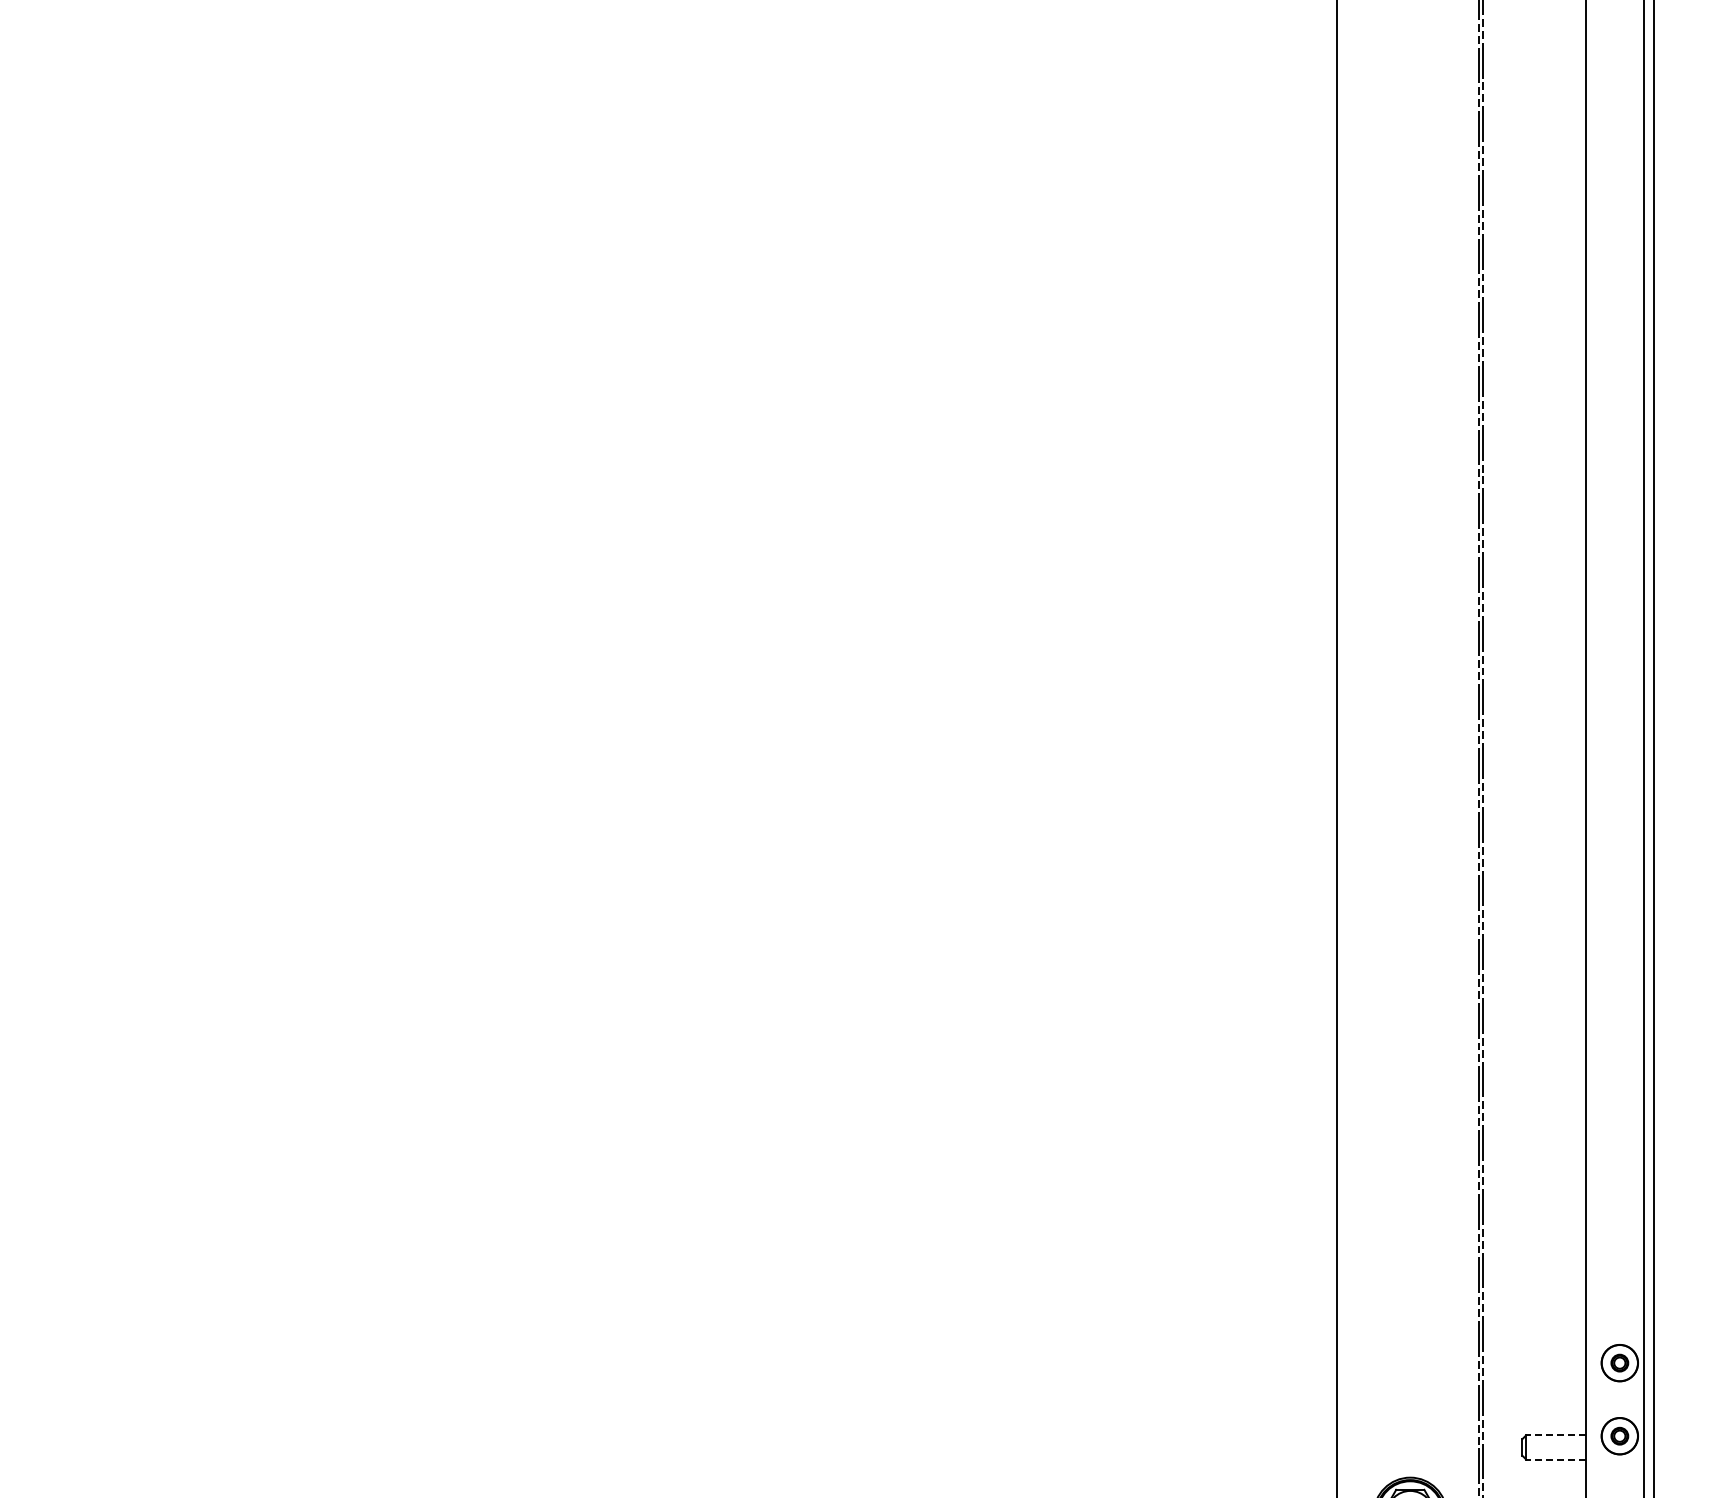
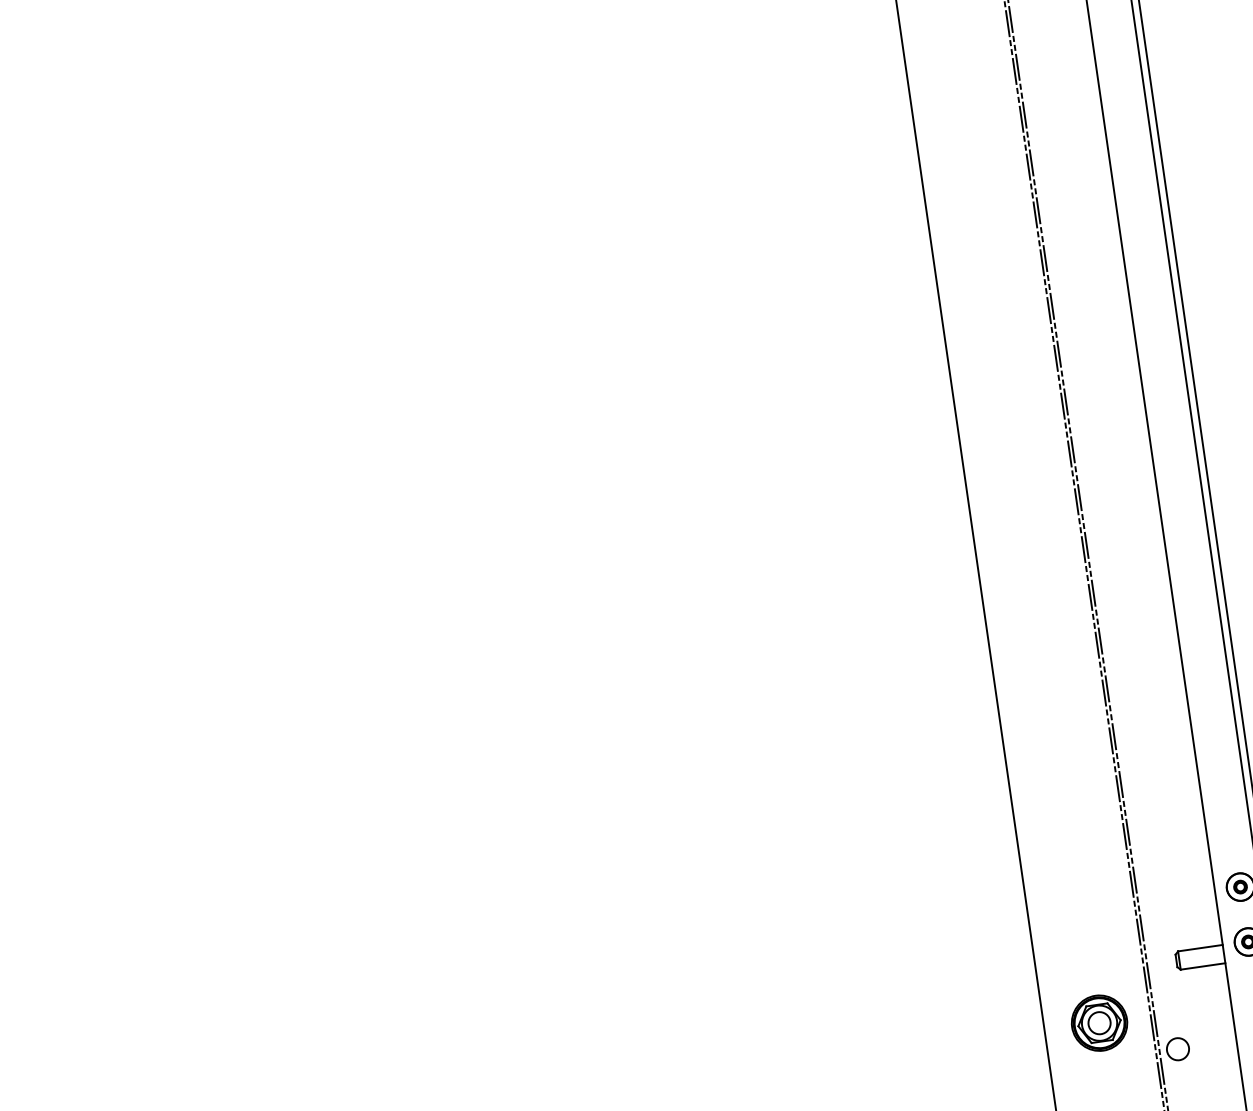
line: (1556, 1435) -> (1200, 948), dashed -> solid
line: (1556, 1459) -> (1203, 966), dashed -> solid

